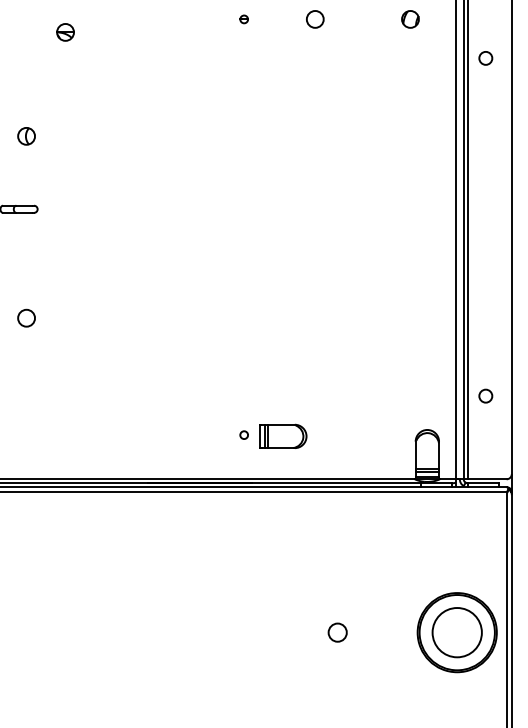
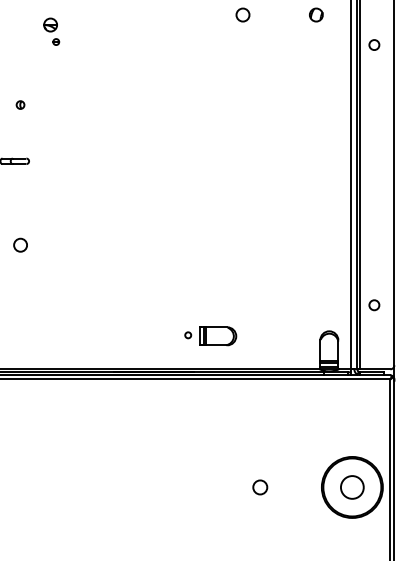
part: (244, 18) -> (56, 41), moved
part: (26, 135) -> (20, 104), size x0.6
circle: (457, 632) -> (352, 487), size x0.6

